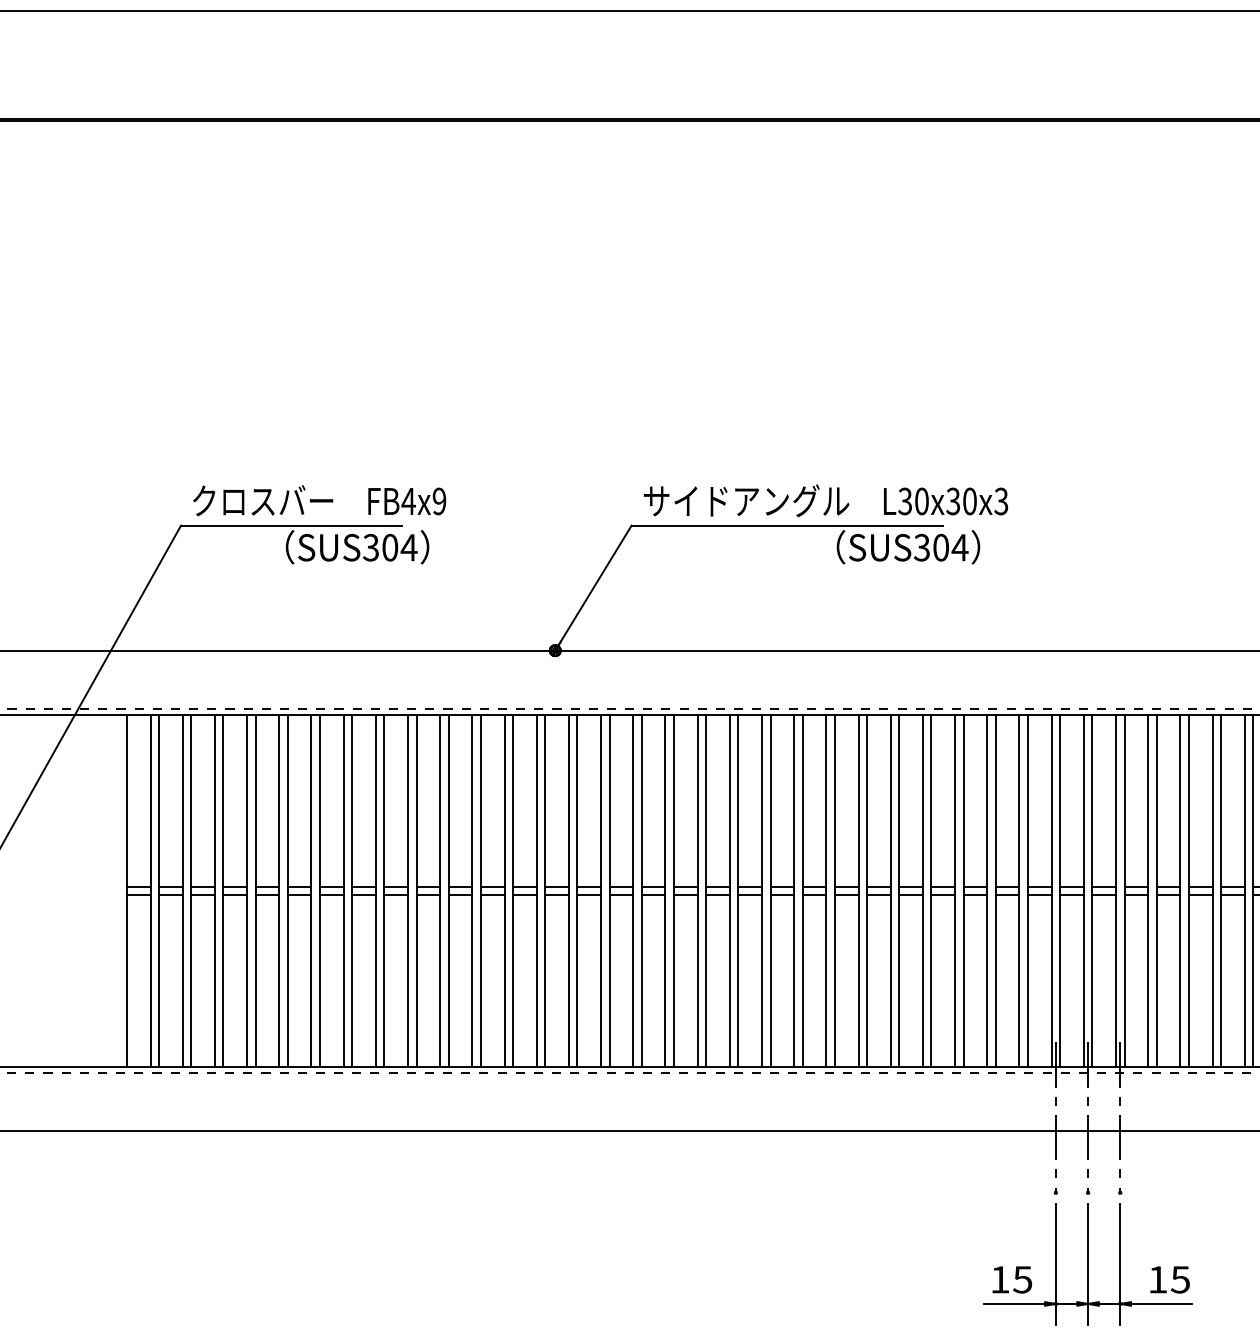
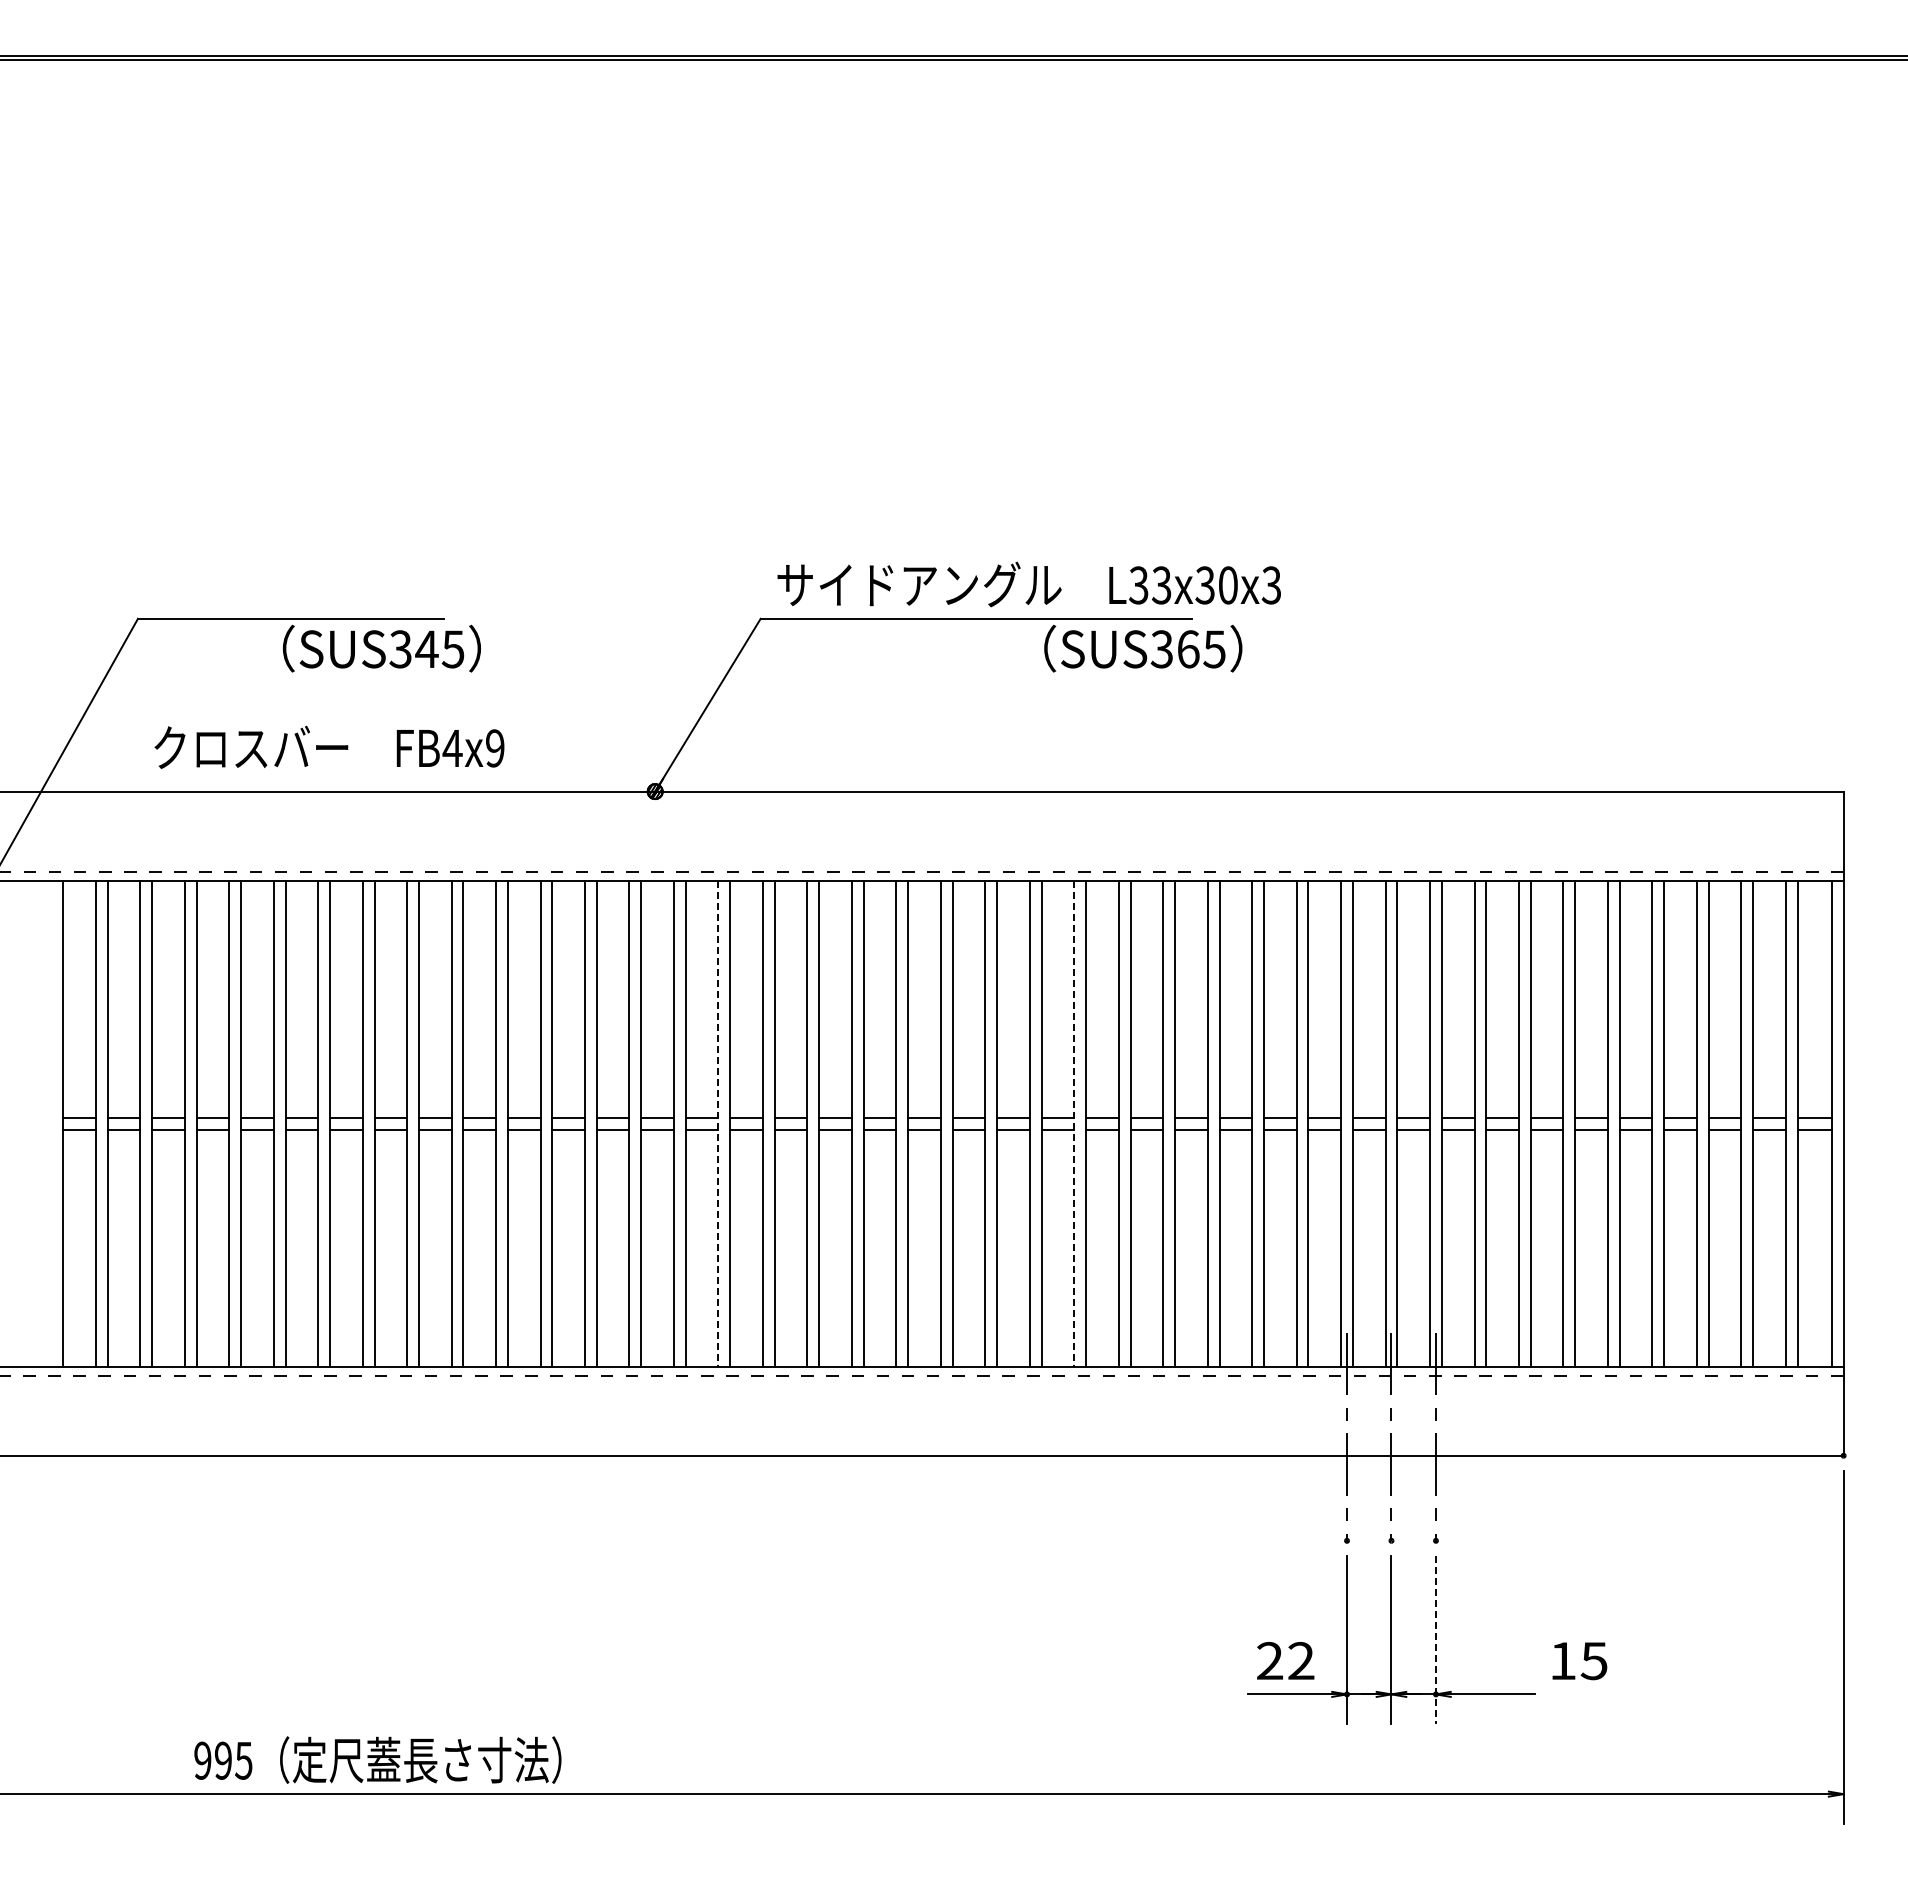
text: (319, 500) -> (329, 746), moved
text: (921, 501) -> (1161, 585), L30x30x3 -> L33x30x3
text: (399, 547) -> (440, 649), SUS304 -> SUS345
text: (950, 547) -> (1201, 649), SUS304 -> SUS365
line: (601, 891) -> (718, 1124), solid -> dashed
line: (858, 891) -> (1074, 1124), solid -> dashed
line: (1119, 1264) -> (1435, 1640), solid -> dashed
text: (1011, 1280) -> (1285, 1661), 15 -> 22
text: (1169, 1280) -> (1579, 1661), moved

